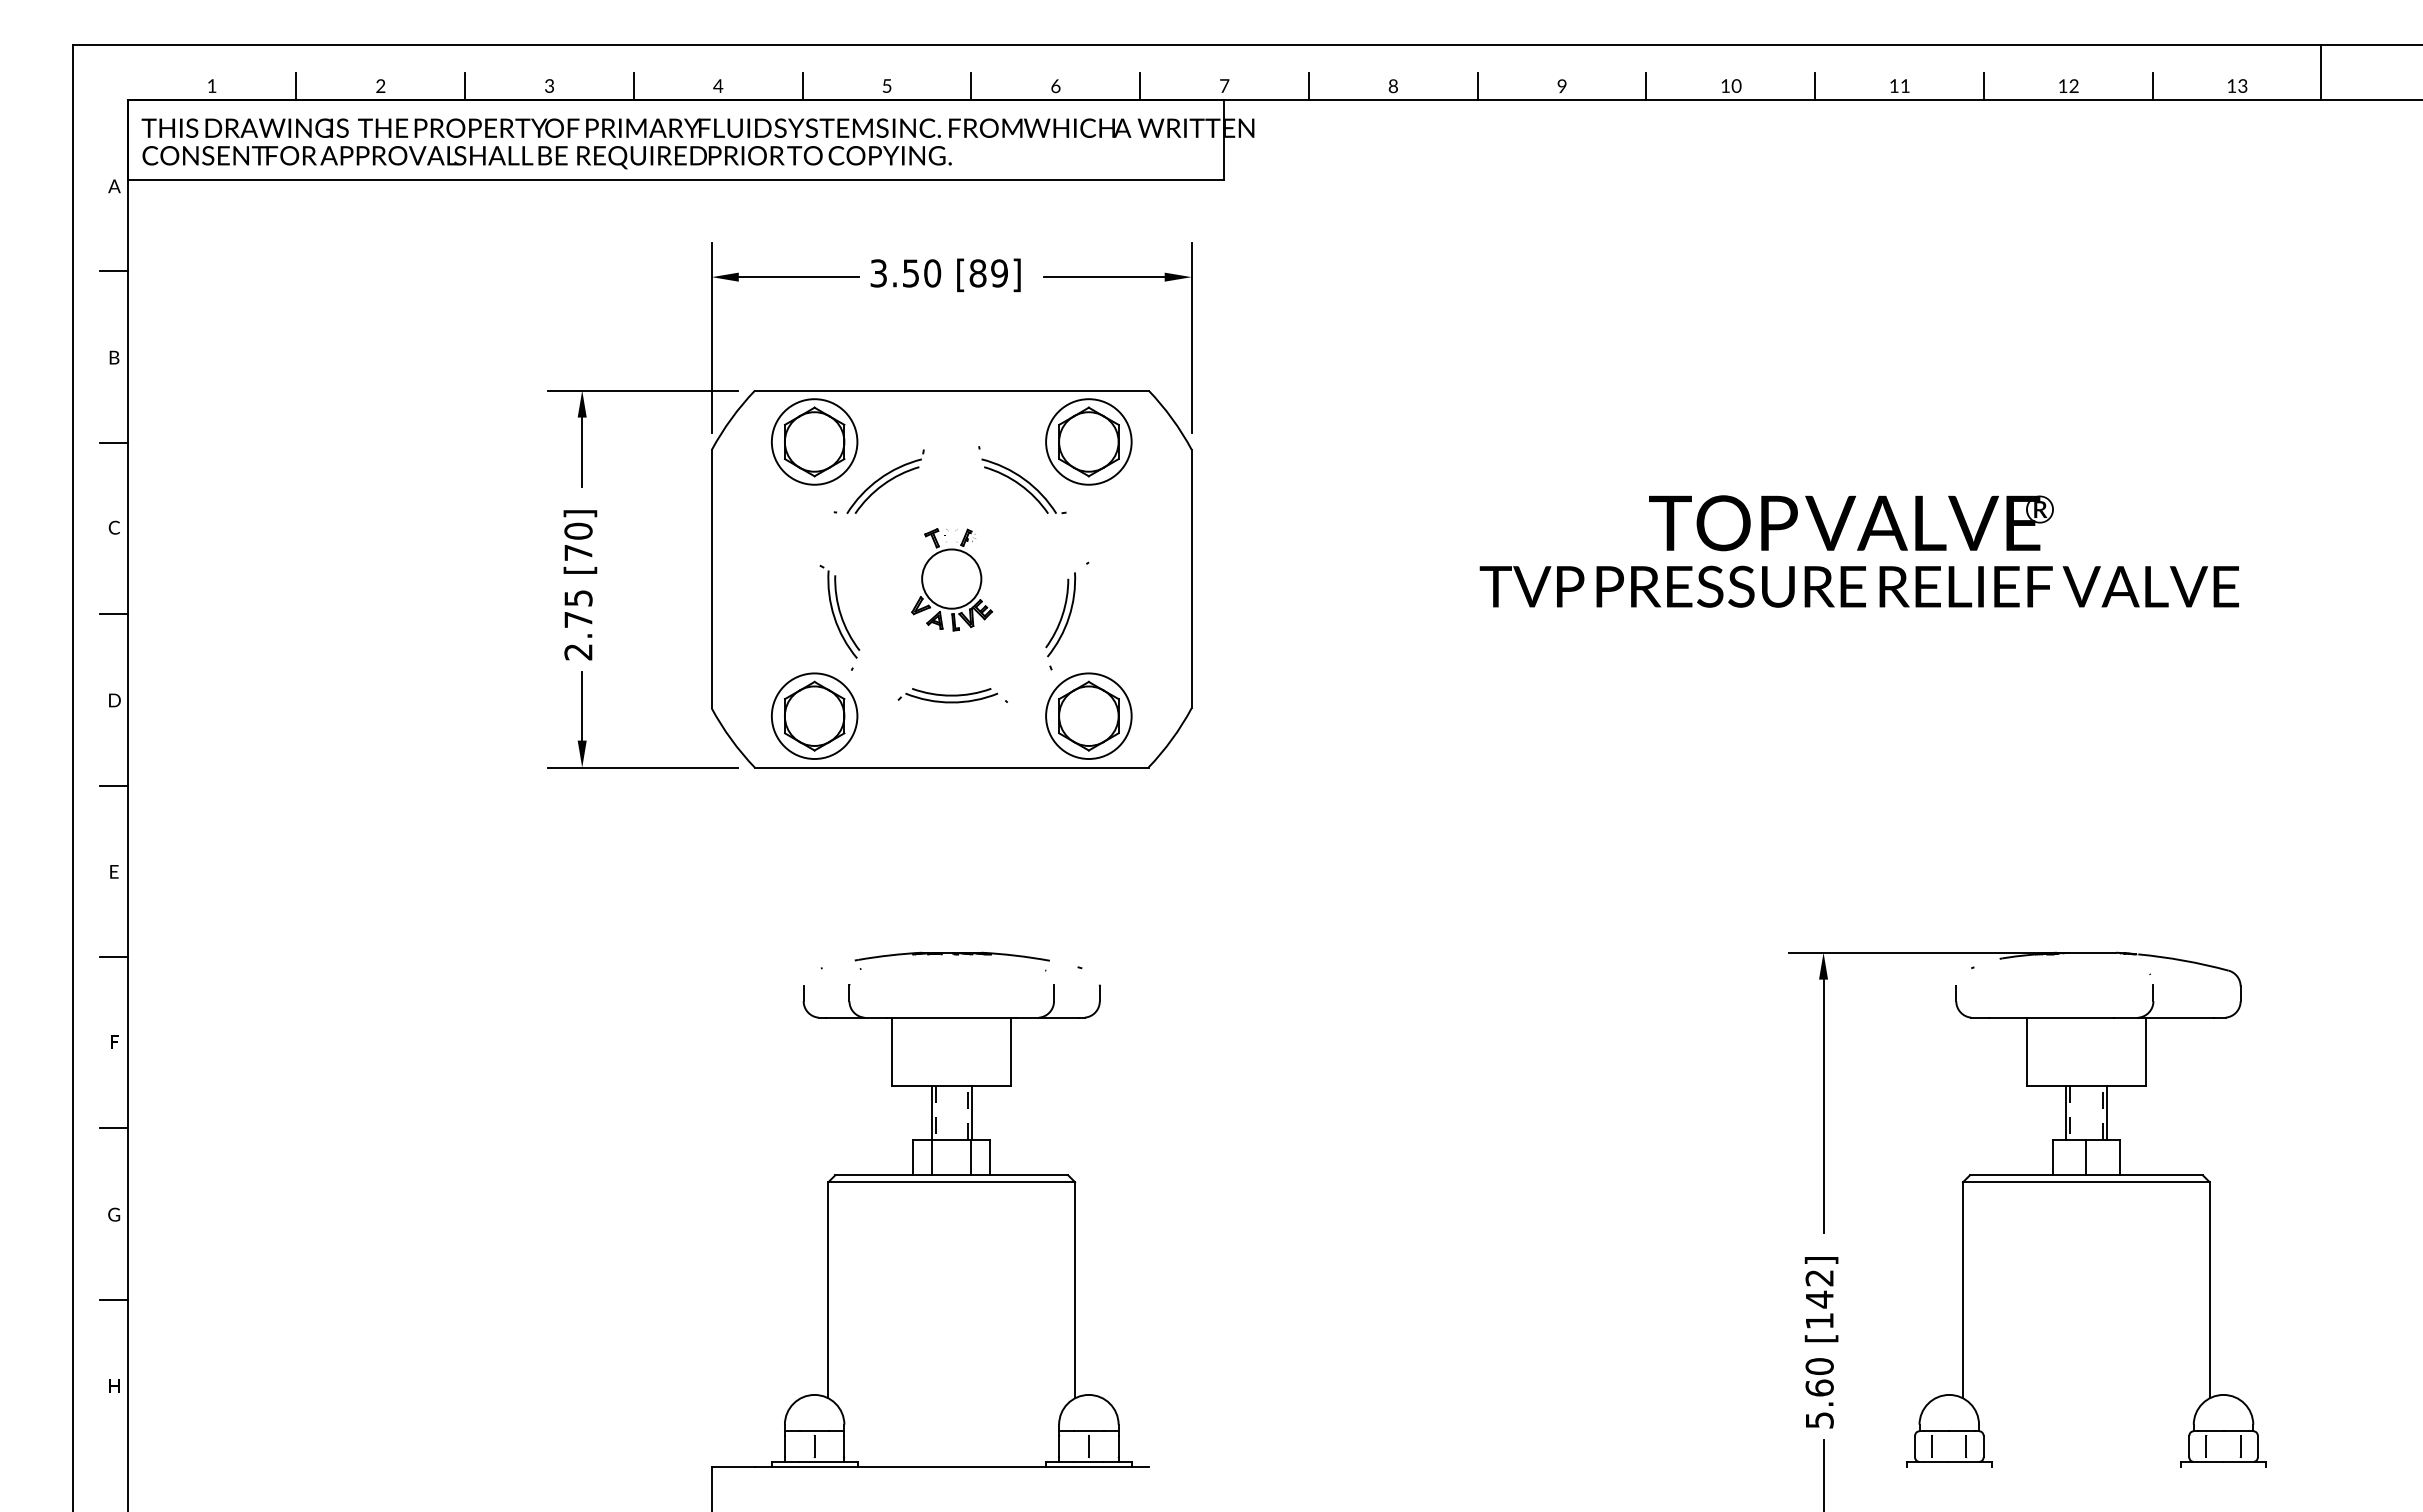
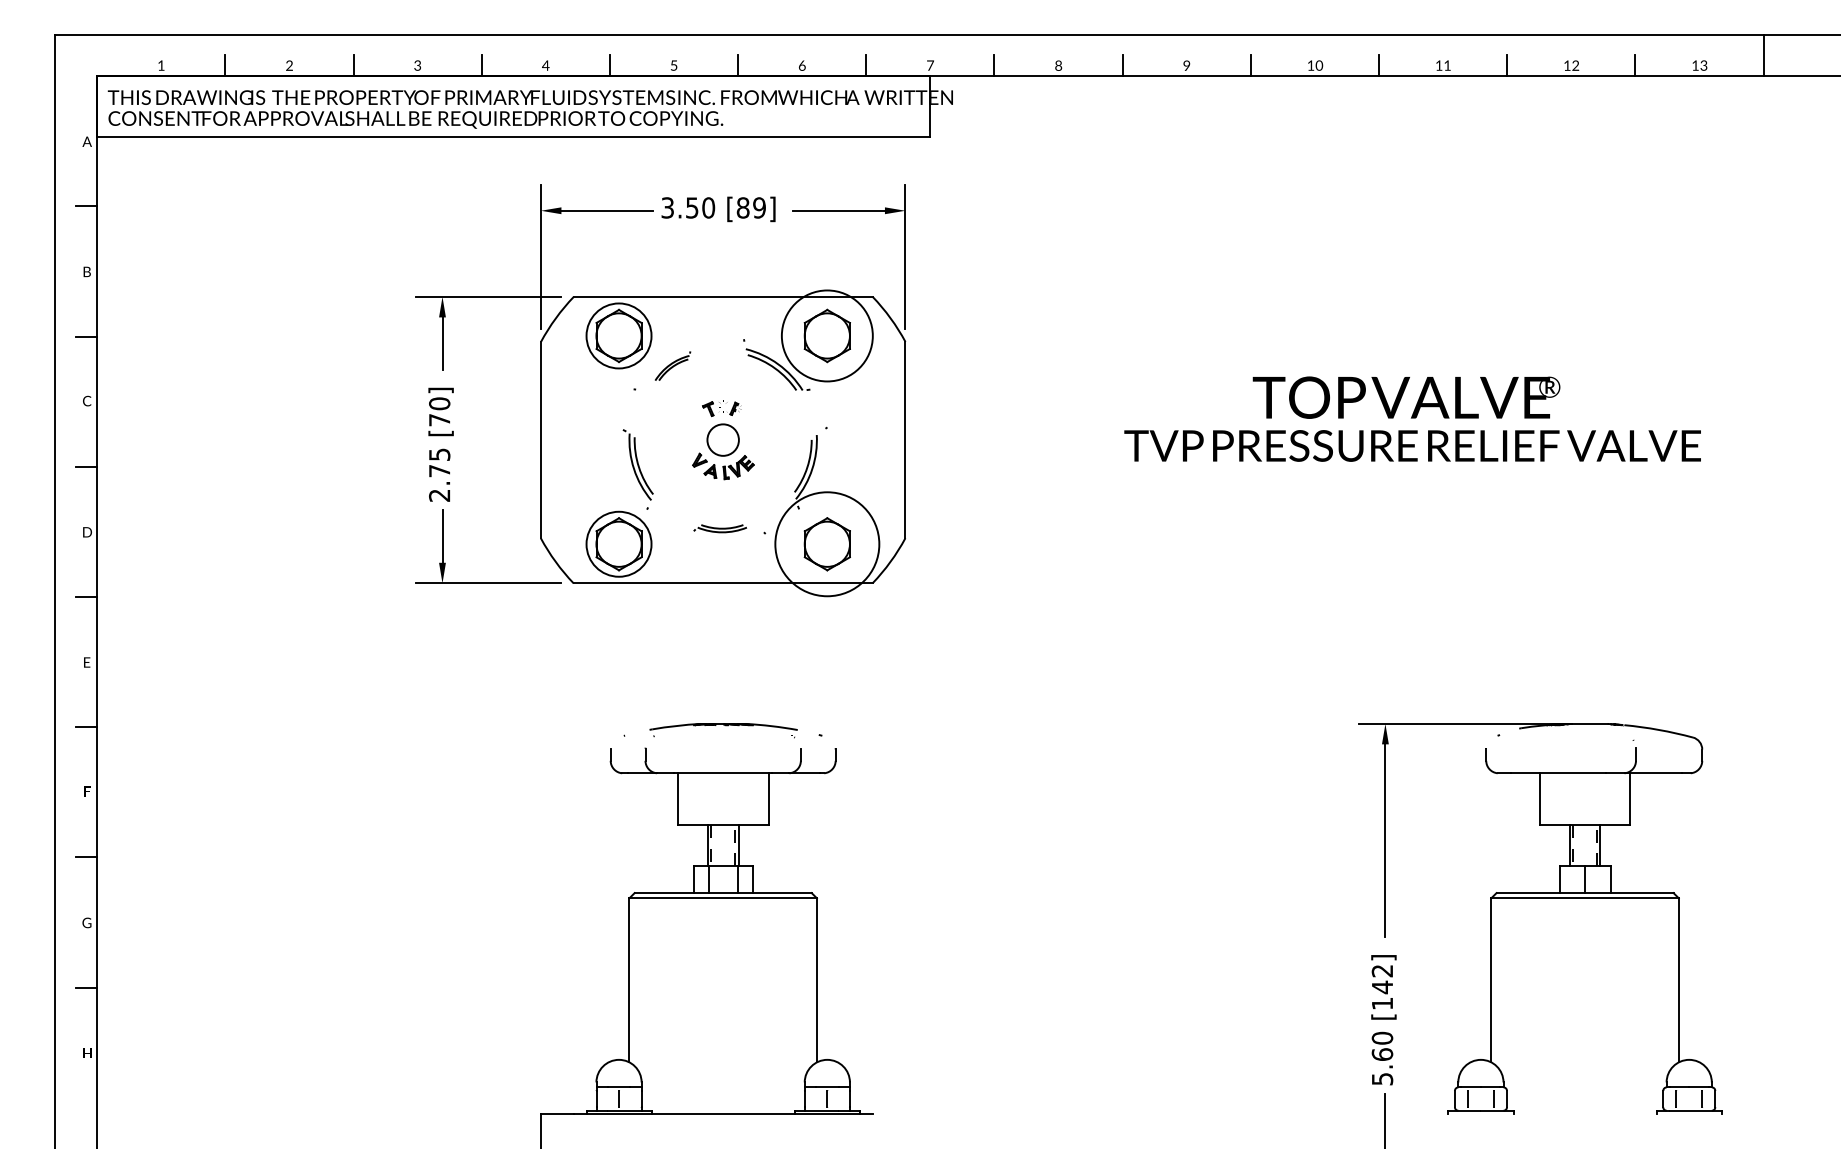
circle: (1088, 441) -> (827, 335), size x1.4
part: (885, 481) -> (672, 365), size x0.6
circle: (951, 578) -> (723, 439), size x0.7
part: (947, 695) -> (719, 528), size x0.7
circle: (1088, 716) -> (827, 544), size x1.6

